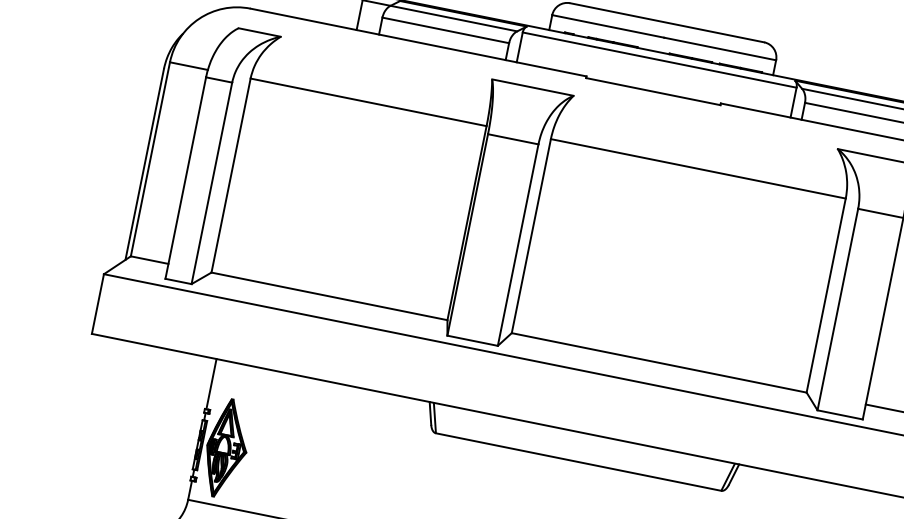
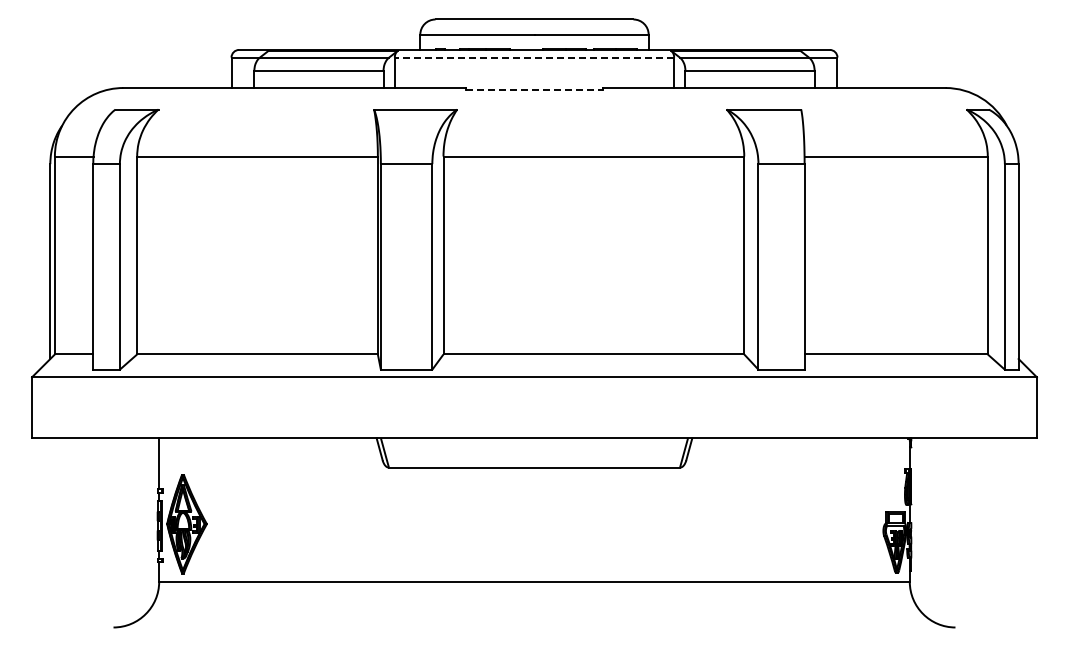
line: (659, 60) -> (534, 57), solid -> dashed
line: (653, 91) -> (534, 89), solid -> dashed

